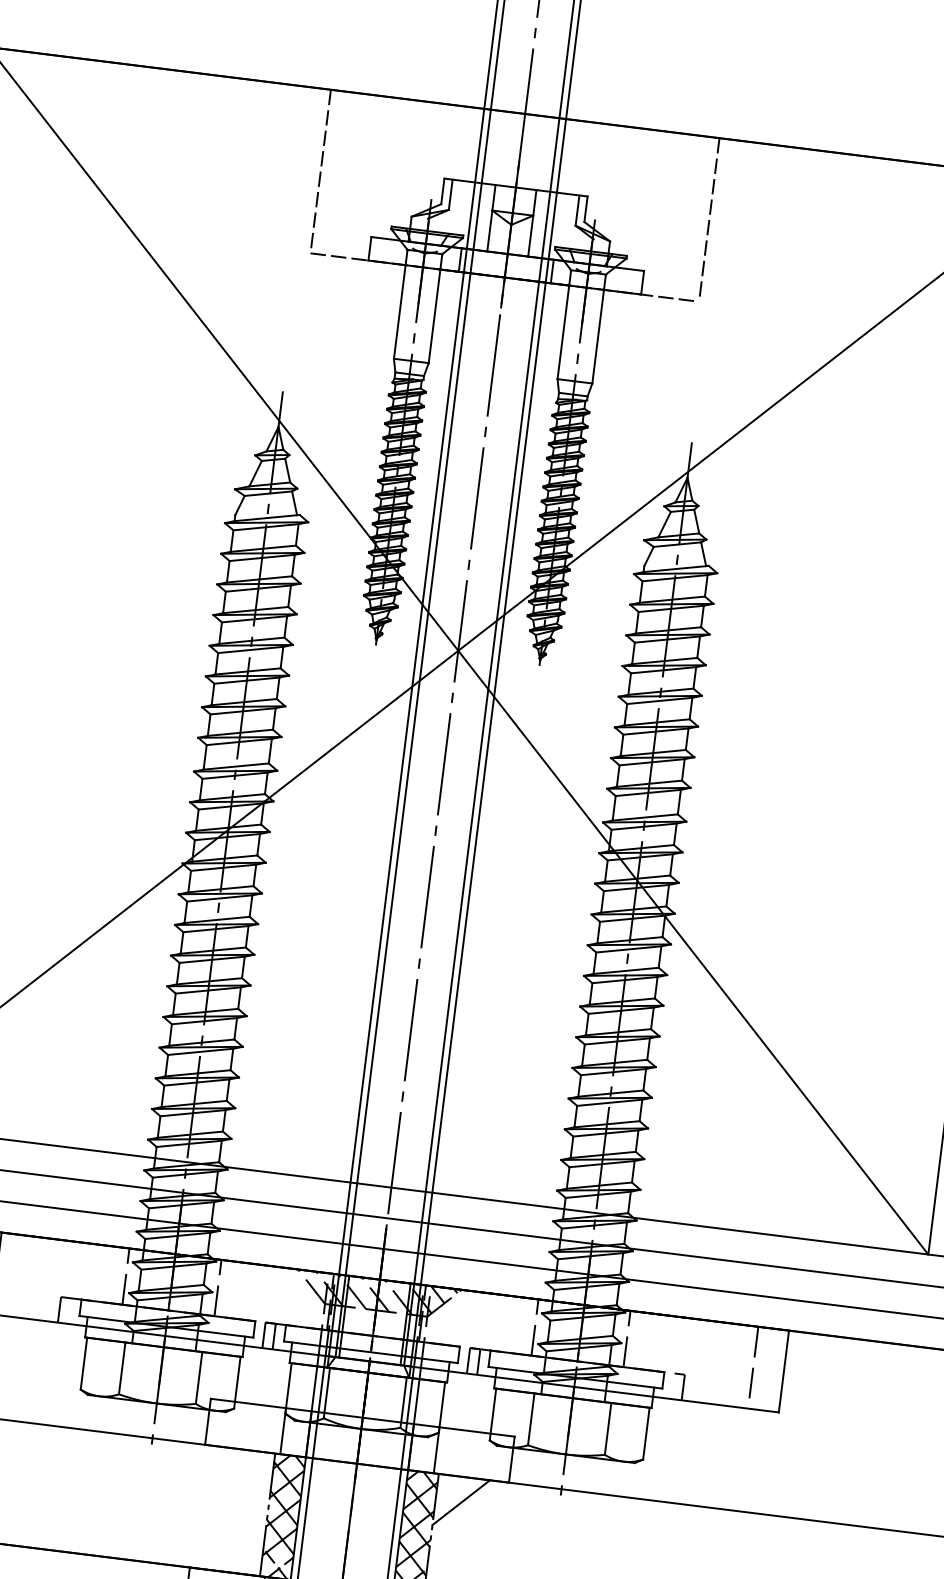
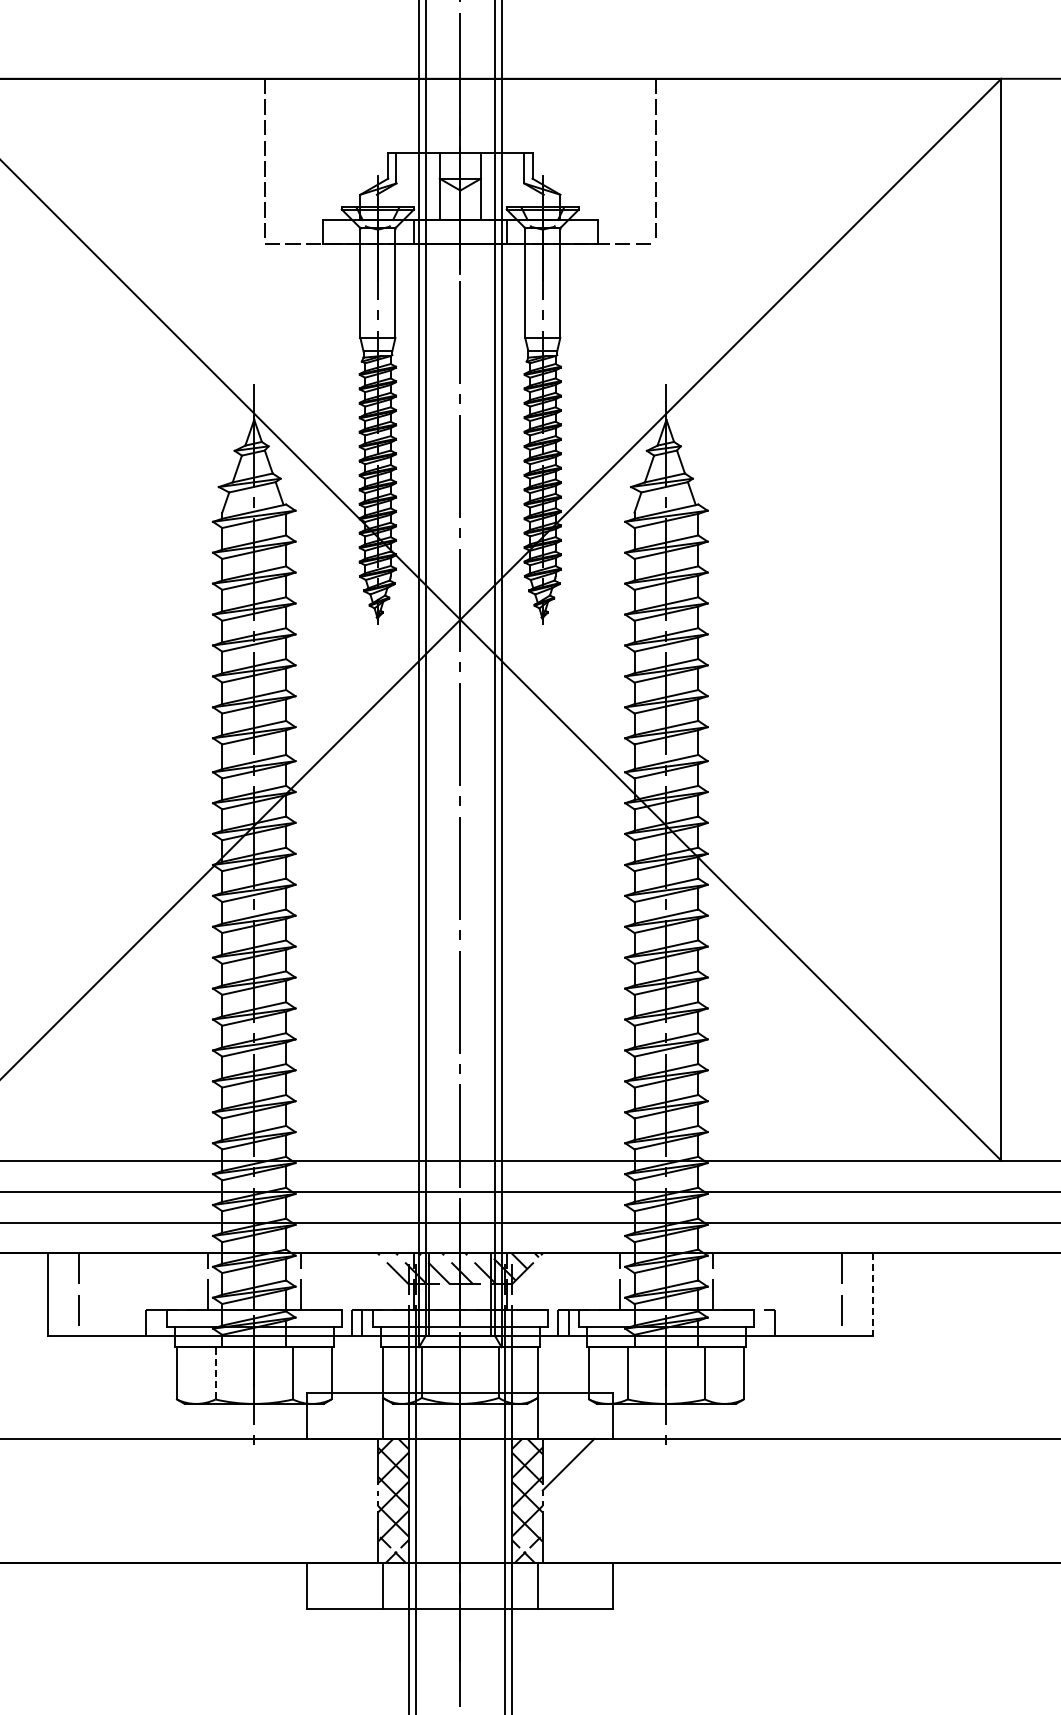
line: (122, 1367) -> (215, 1372), solid -> dashed
line: (783, 1372) -> (872, 1295), solid -> dashed

